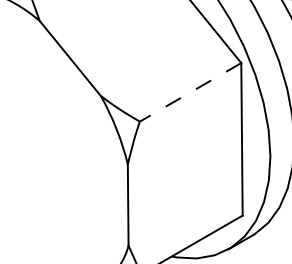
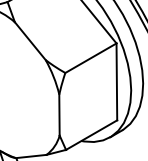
line: (189, 92) -> (90, 58), dashed -> solid

